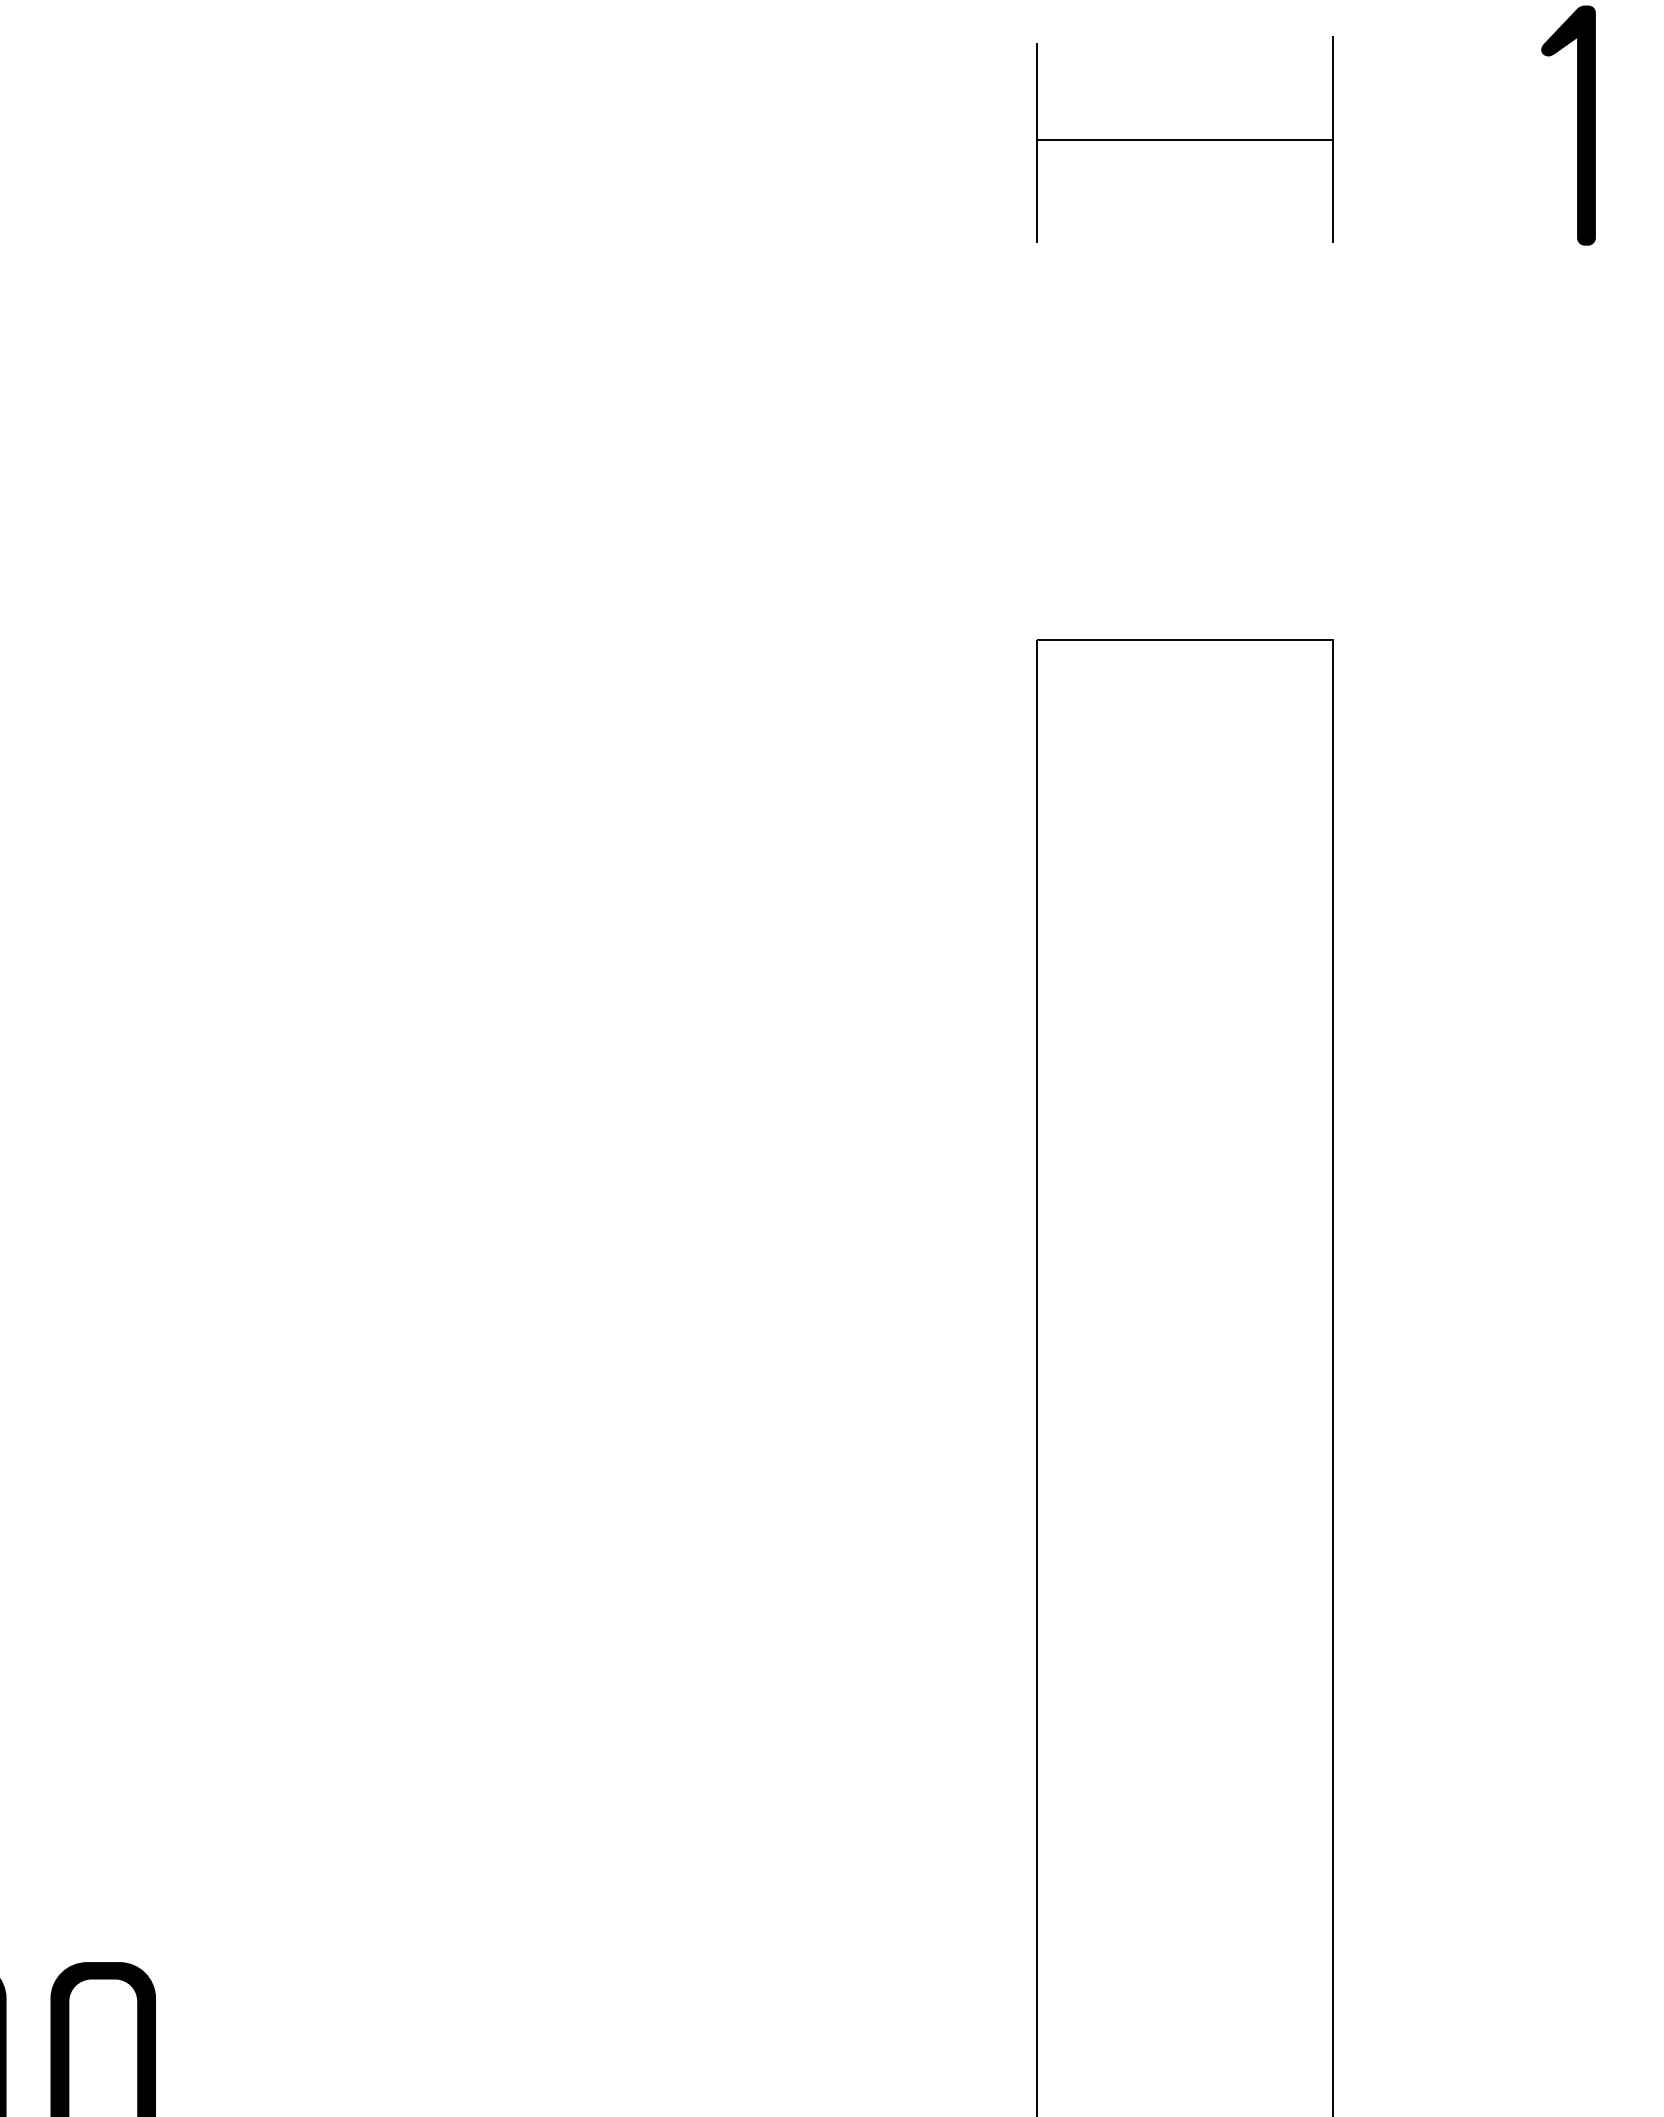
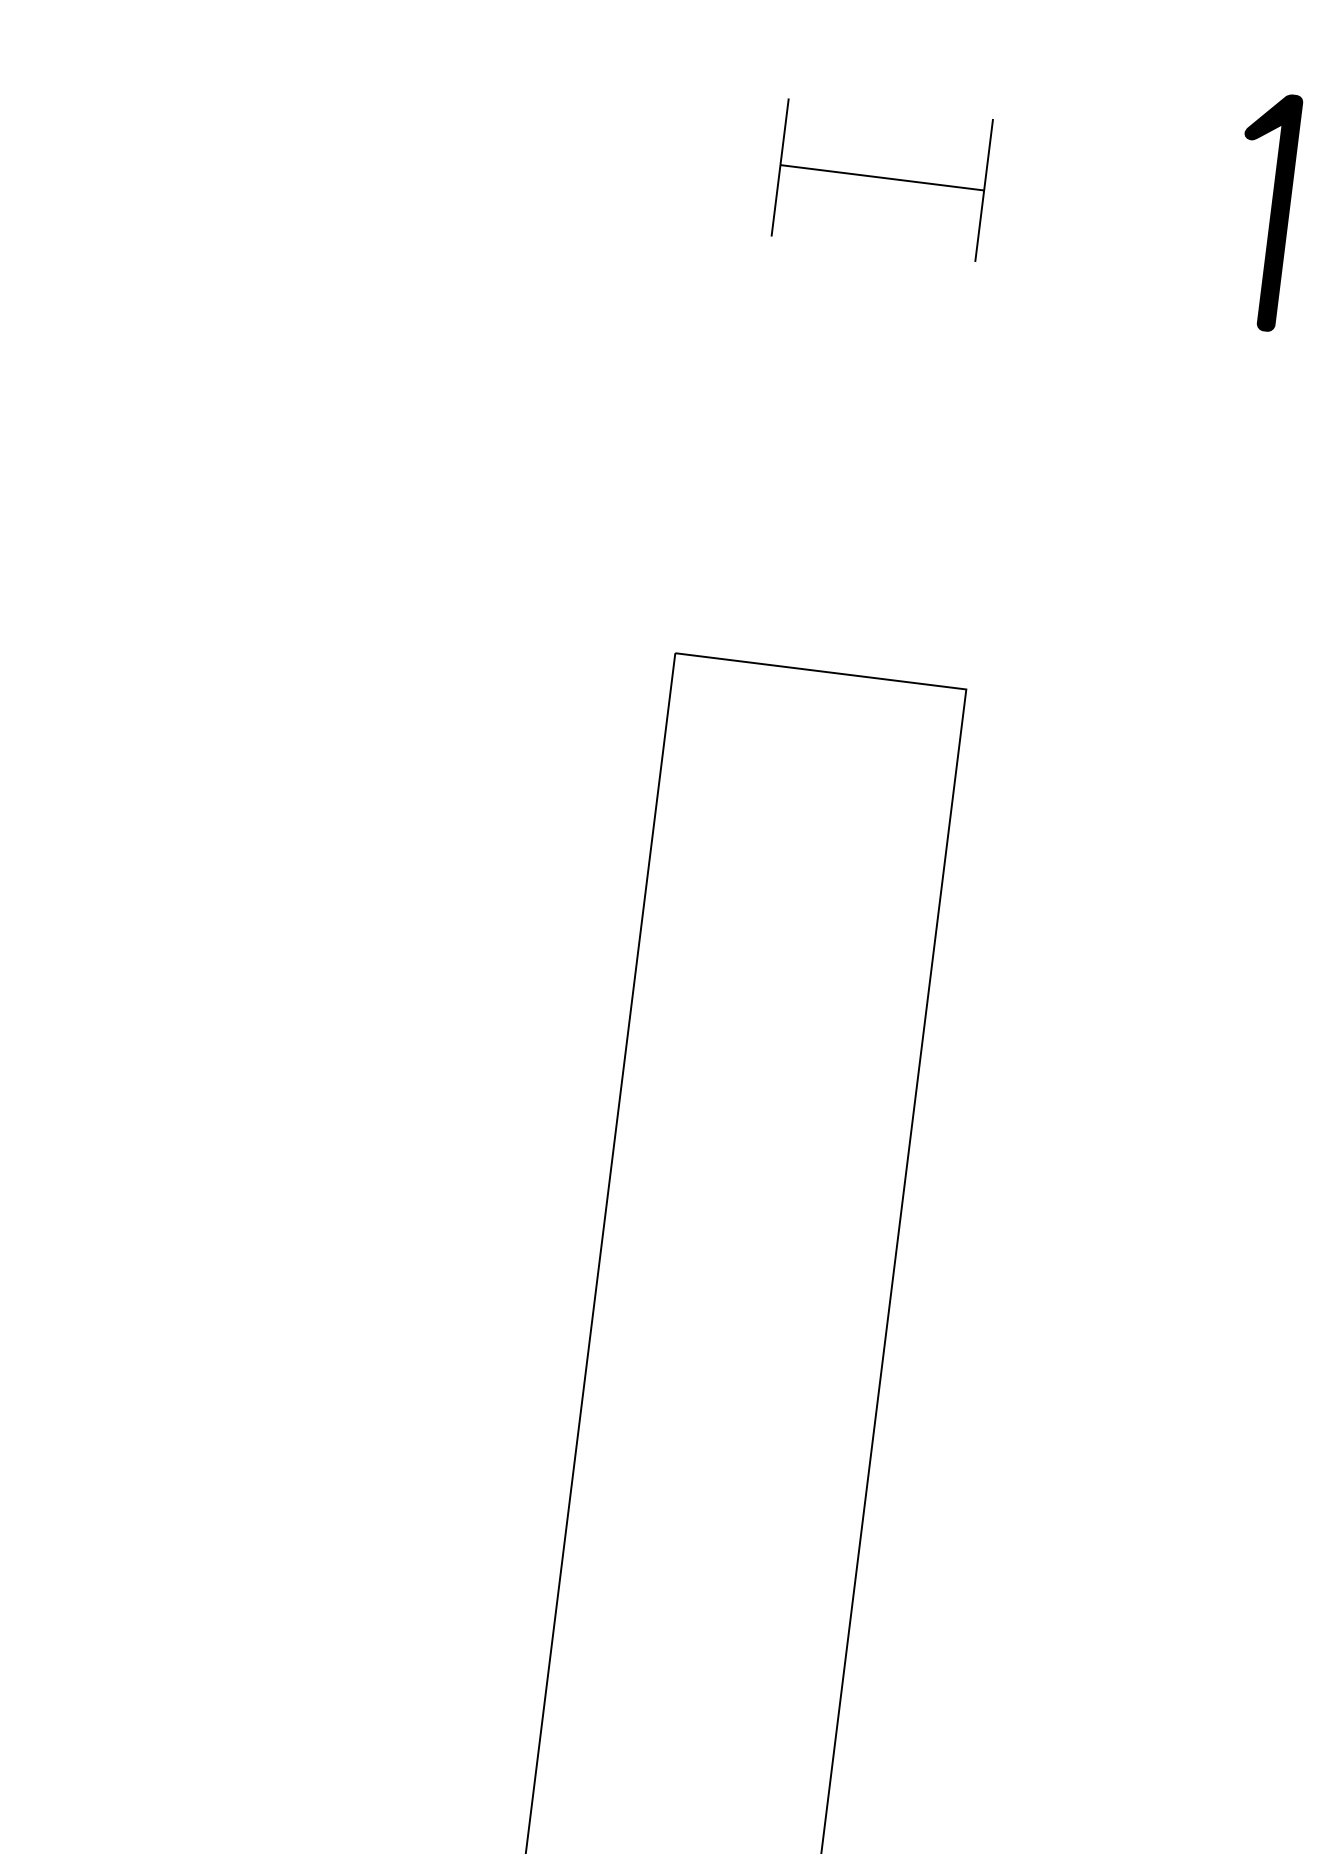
part: (1184, 139) -> (881, 177), size x0.7

